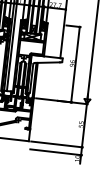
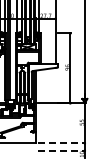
line: (56, 144) -> (61, 143), solid -> dashed
line: (55, 152) -> (61, 150), solid -> dashed

